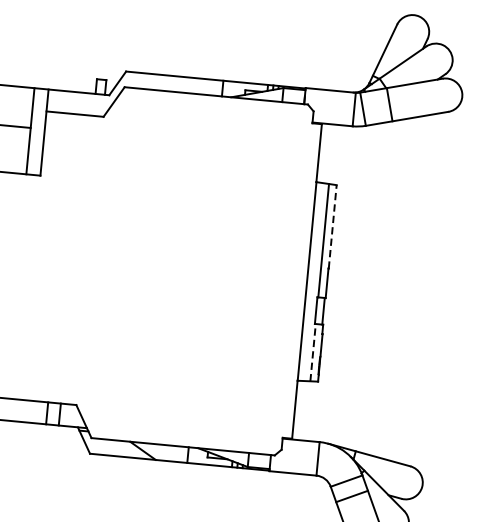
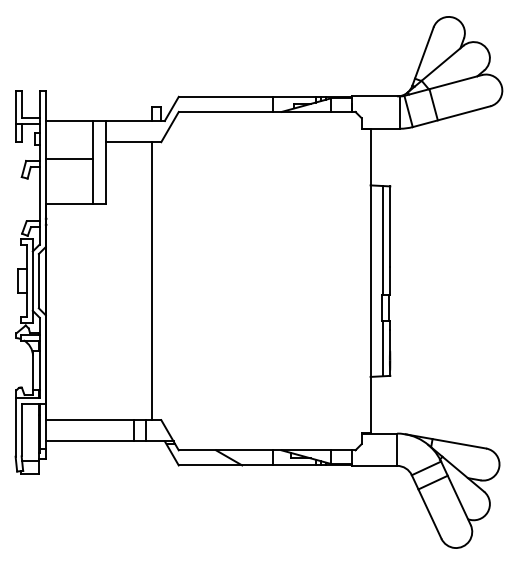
line: (333, 226) -> (390, 226), dashed -> solid
line: (79, 260) -> (151, 281), added
line: (312, 352) -> (382, 348), dashed -> solid

